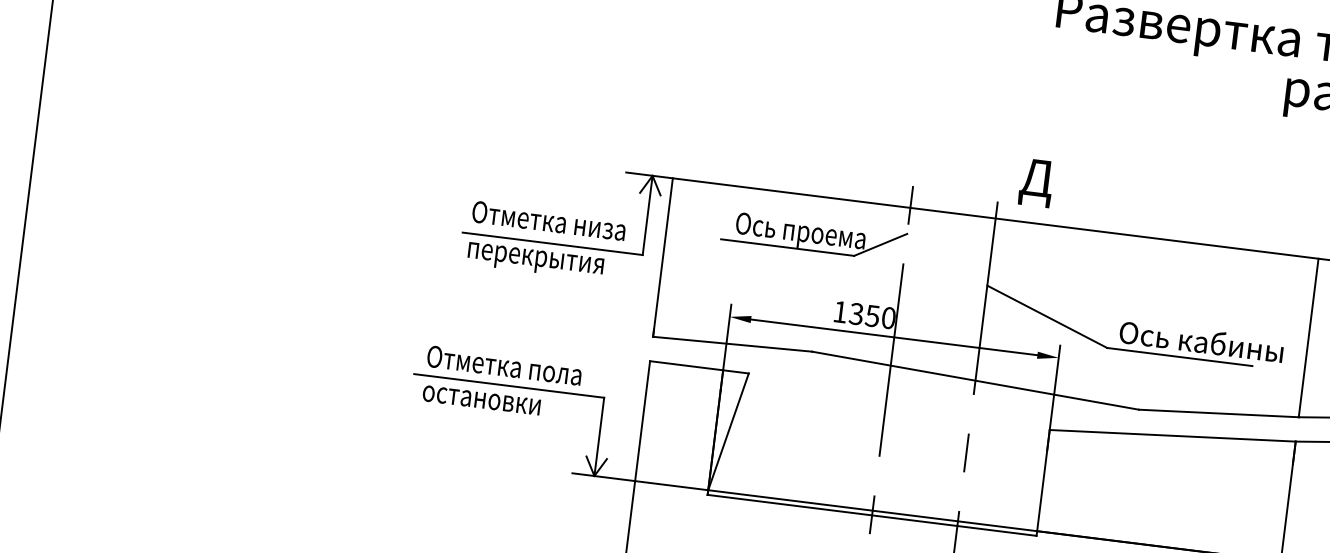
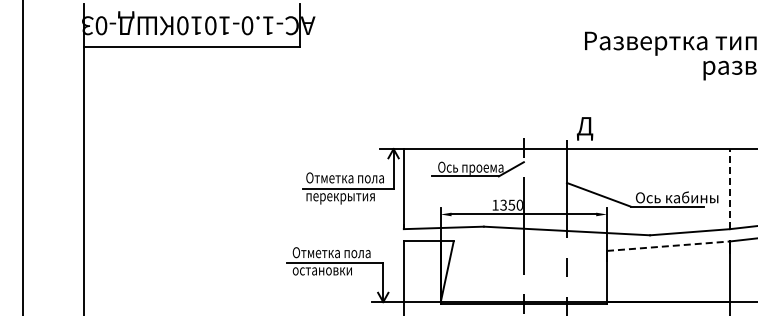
text: (601, 230) -> (371, 179), Отметка низа -> Отметка пола
line: (1309, 336) -> (730, 188), solid -> dashed
line: (1172, 436) -> (668, 246), solid -> dashed

